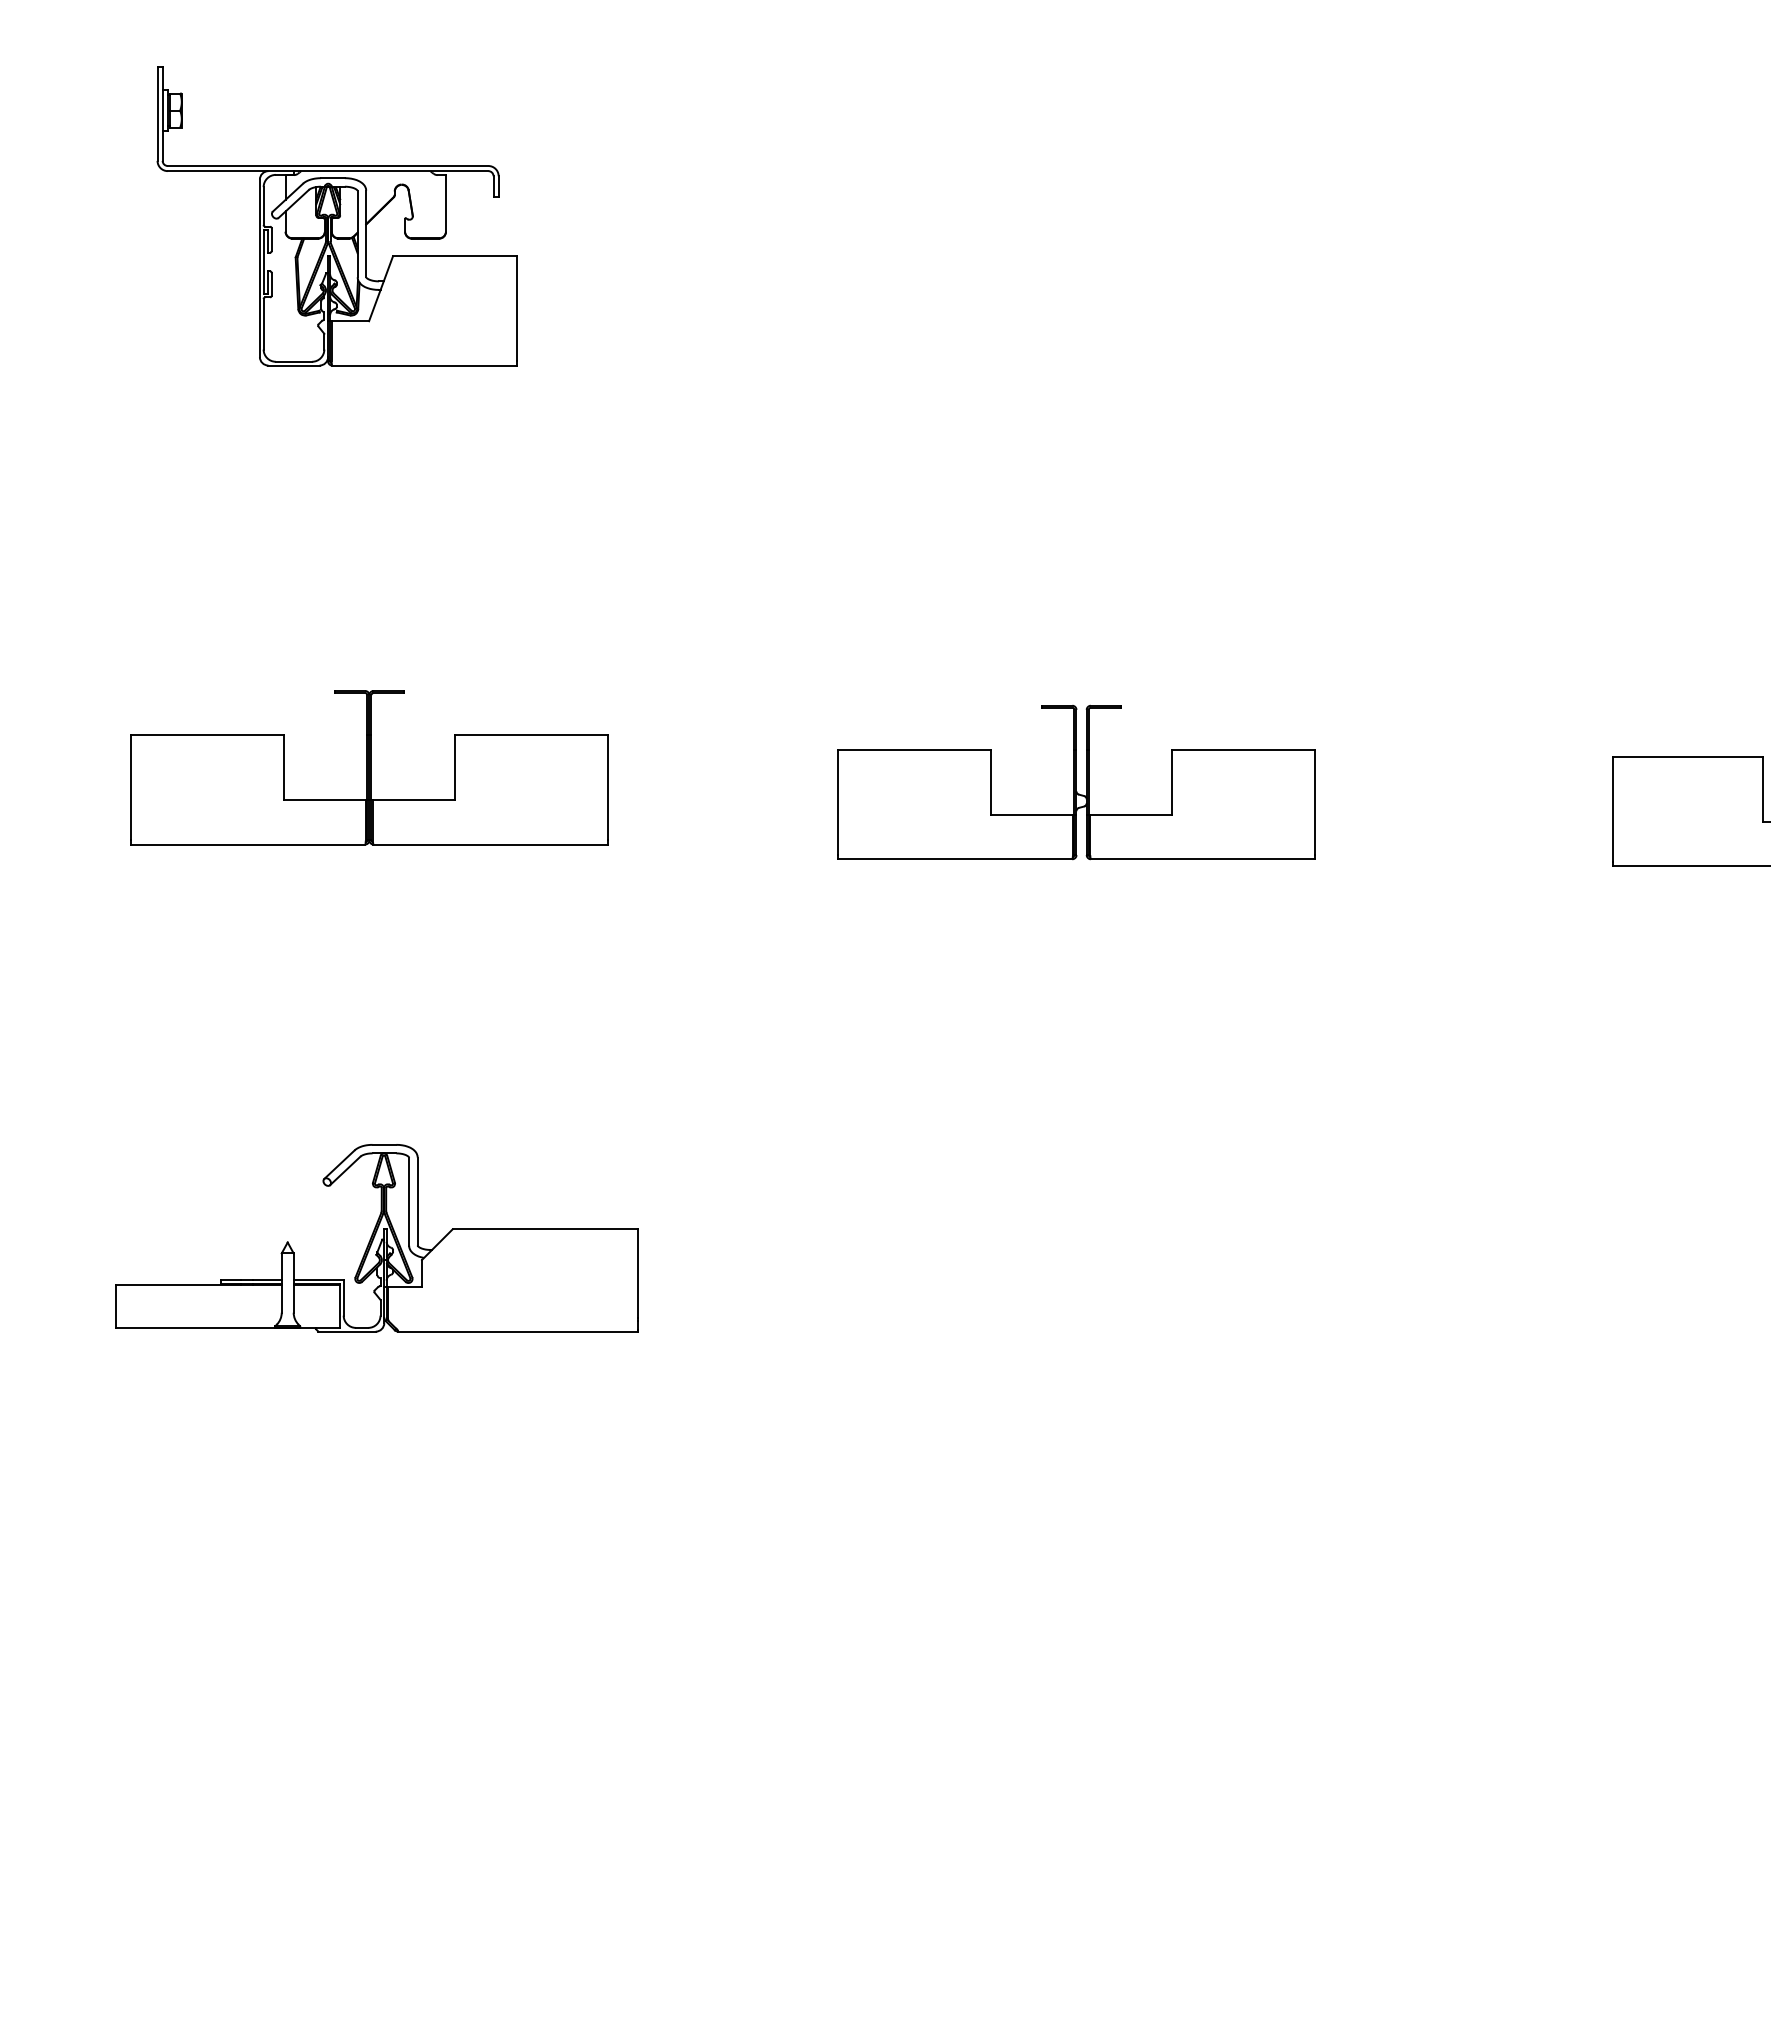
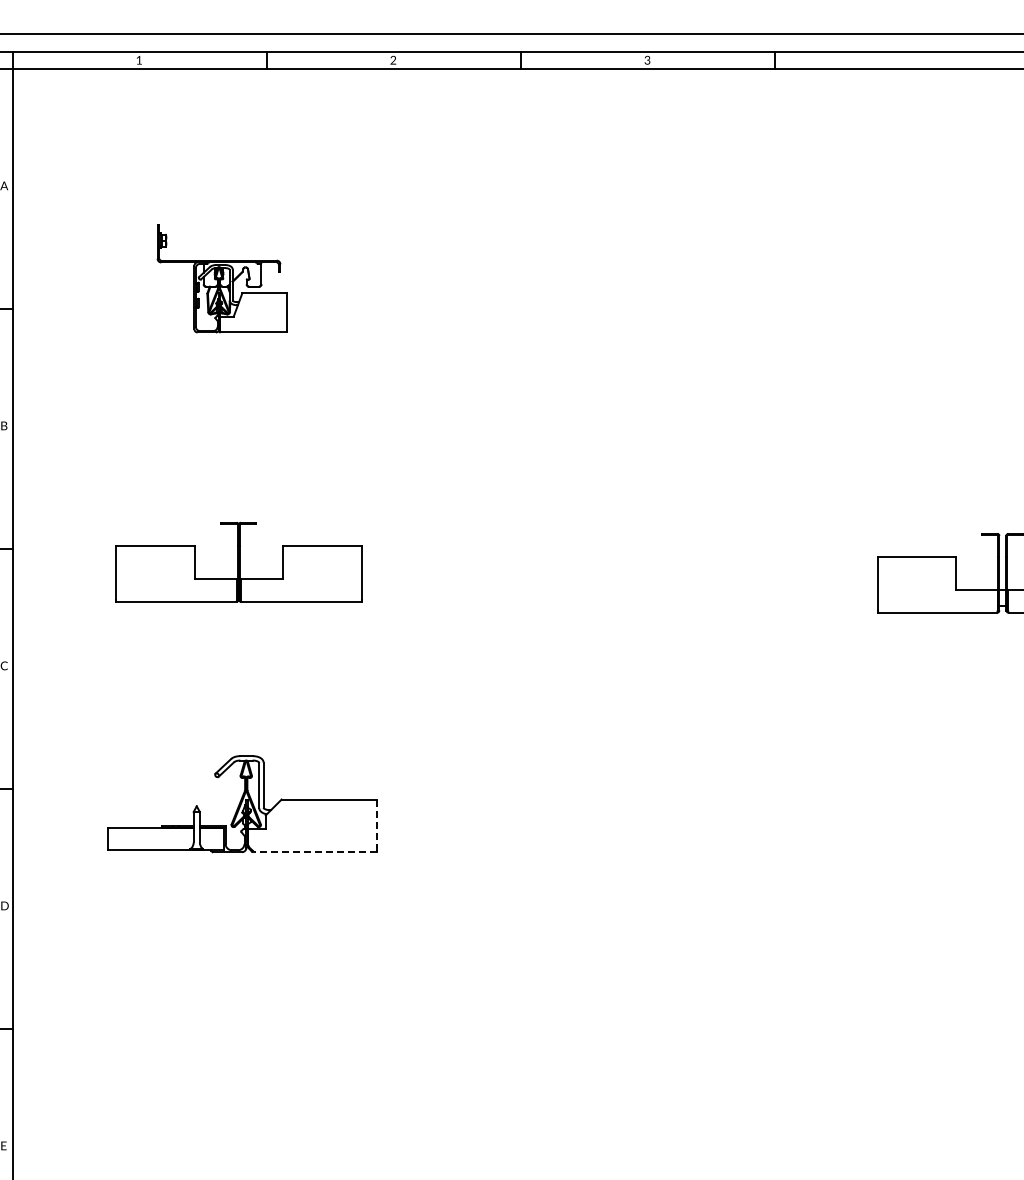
part: (337, 216) -> (222, 278), size x0.7
part: (1076, 781) -> (602, 569), removed
line: (637, 1273) -> (376, 822), solid -> dashed
line: (518, 1332) -> (315, 852), solid -> dashed

